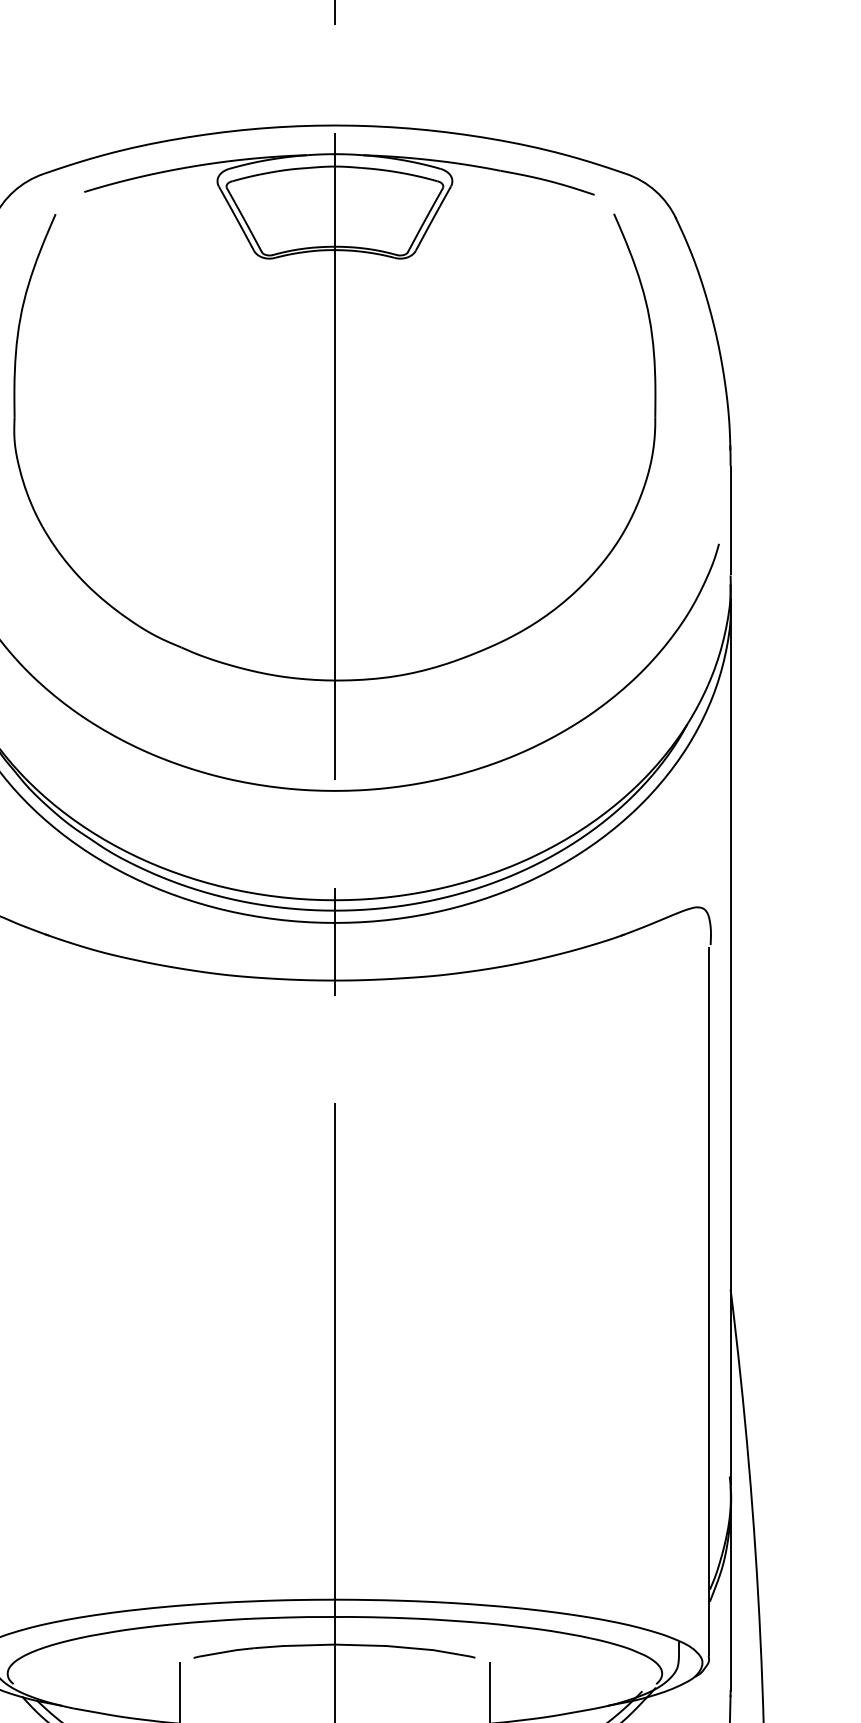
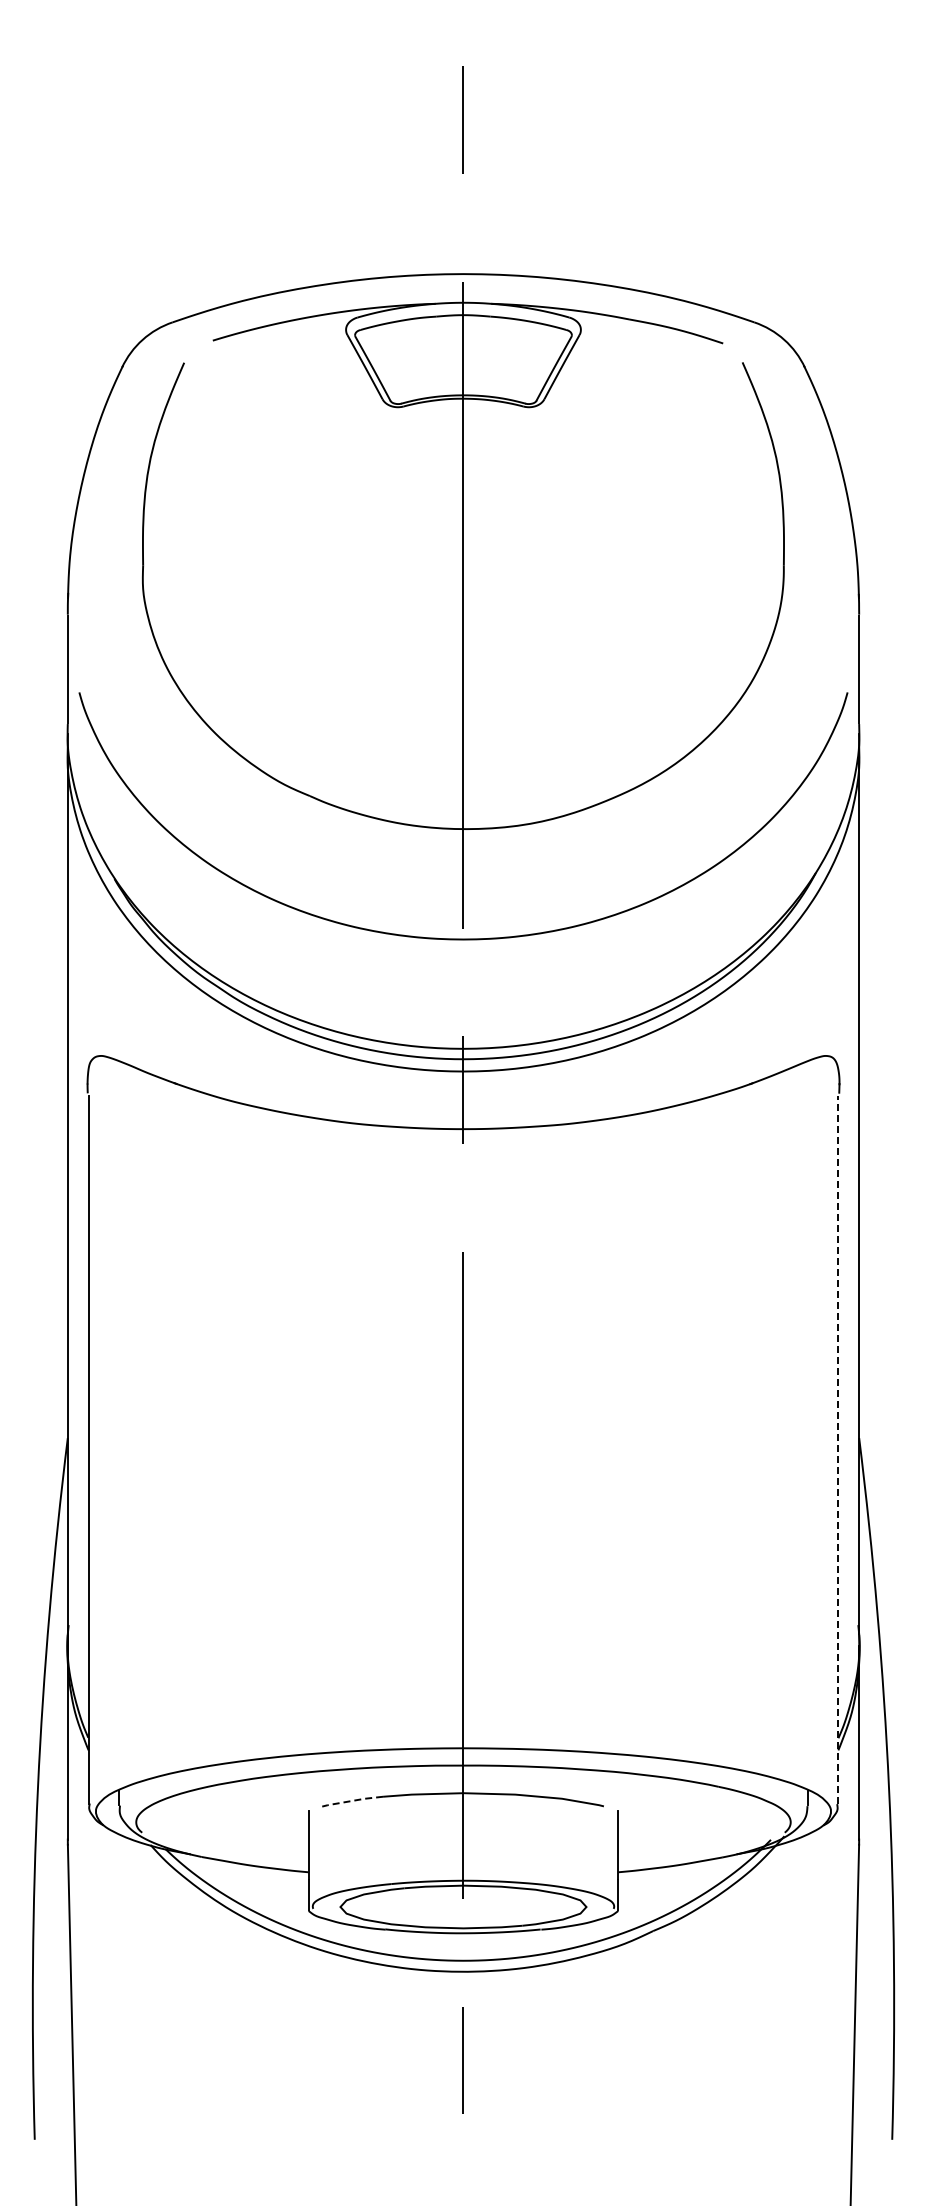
line: (708, 1301) -> (837, 1450), solid -> dashed
line: (223, 1651) -> (352, 1800), solid -> dashed

